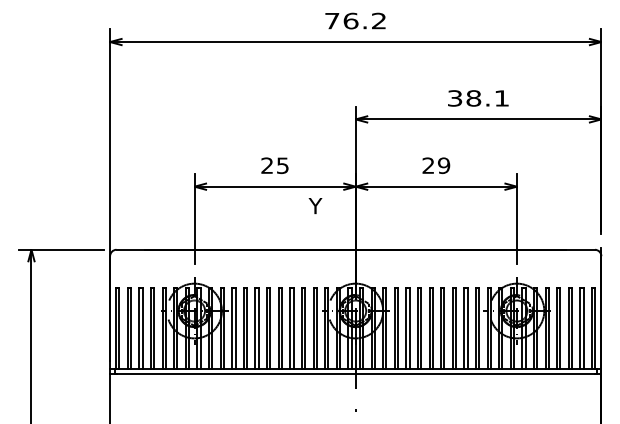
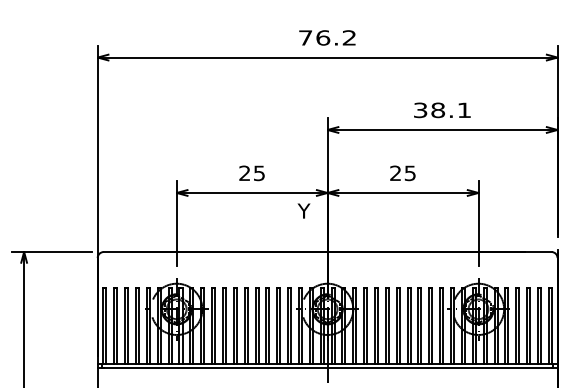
text: (444, 165) -> (410, 173), 29 -> 25
text: (315, 206) -> (304, 211), moved

